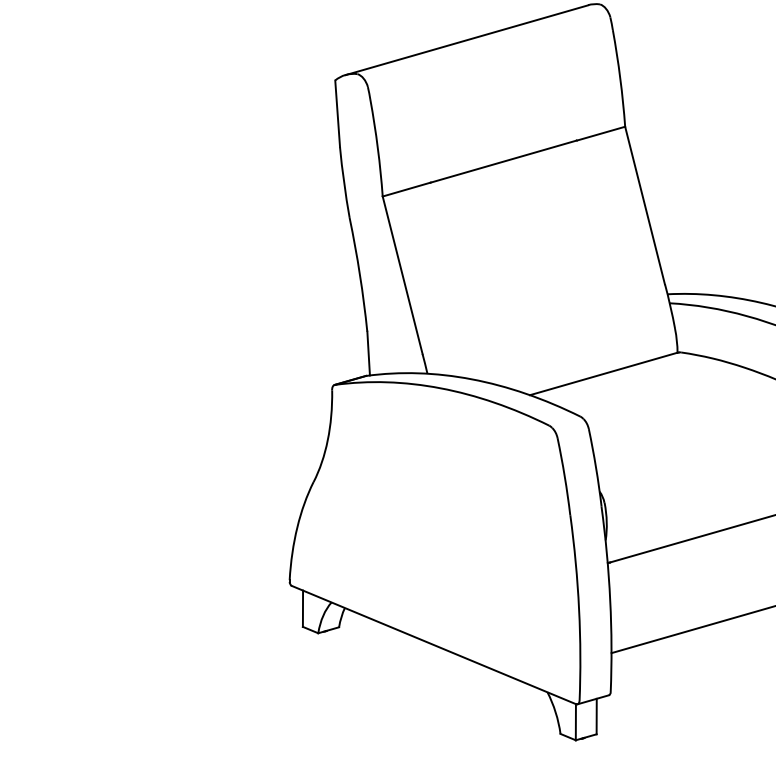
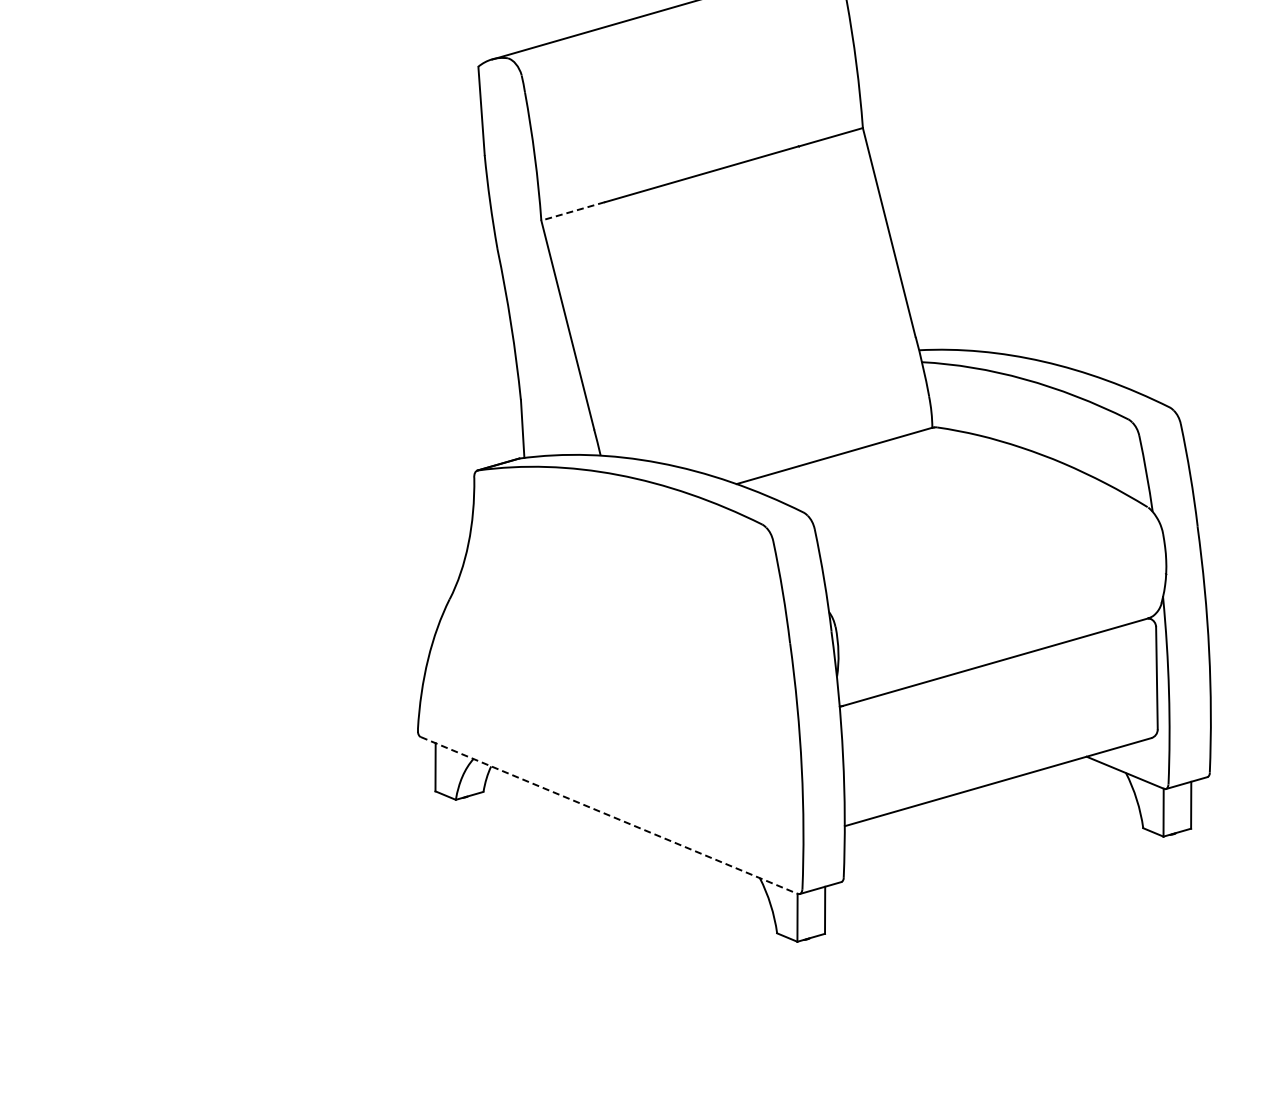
line: (406, 189) -> (572, 211), solid -> dashed
line: (434, 645) -> (609, 815), solid -> dashed

